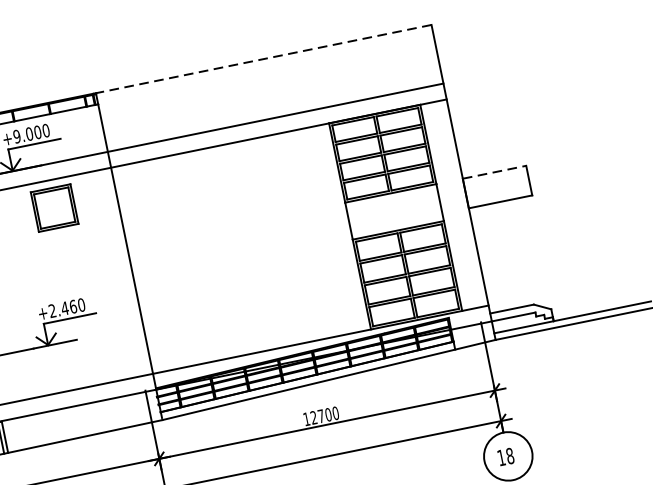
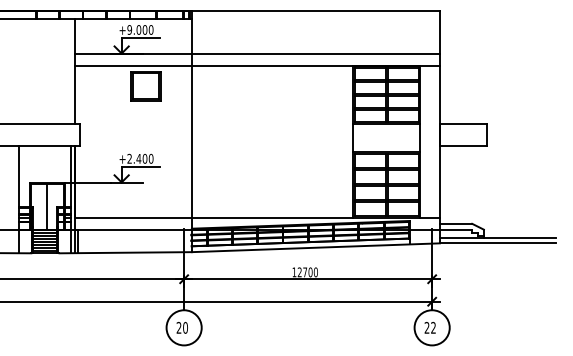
line: (263, 59) -> (315, 10), dashed -> solid
line: (494, 172) -> (463, 124), dashed -> solid
text: (73, 306) -> (145, 158), +2.460 -> +2.400
text: (504, 456) -> (429, 327), 18 -> 22

